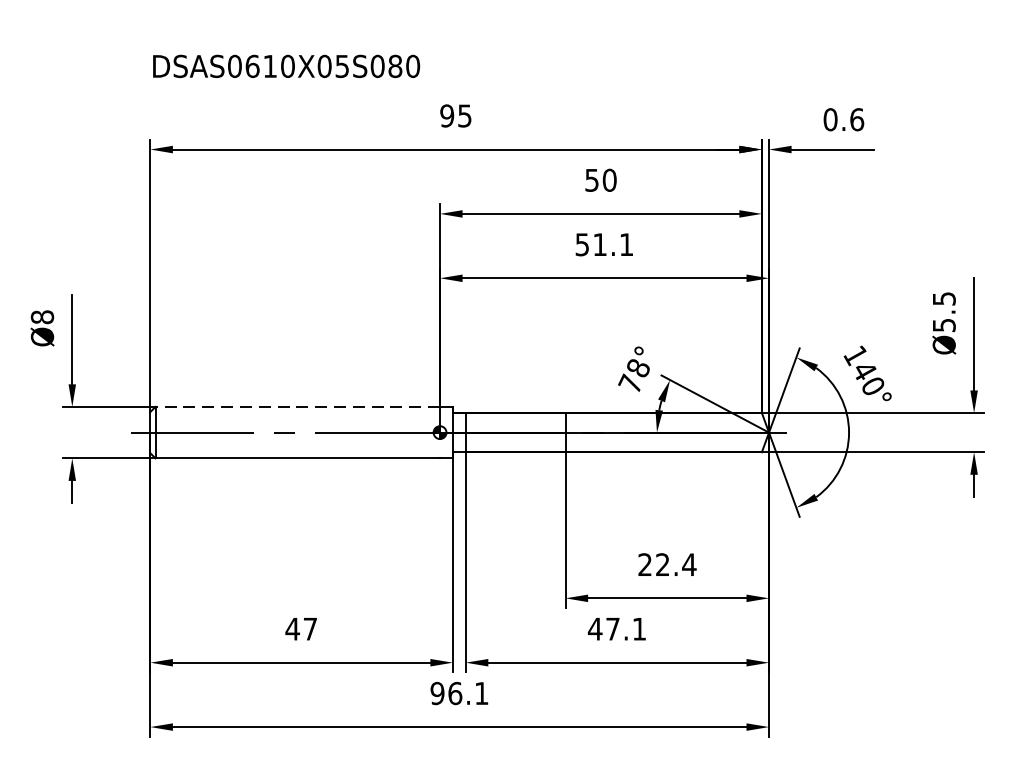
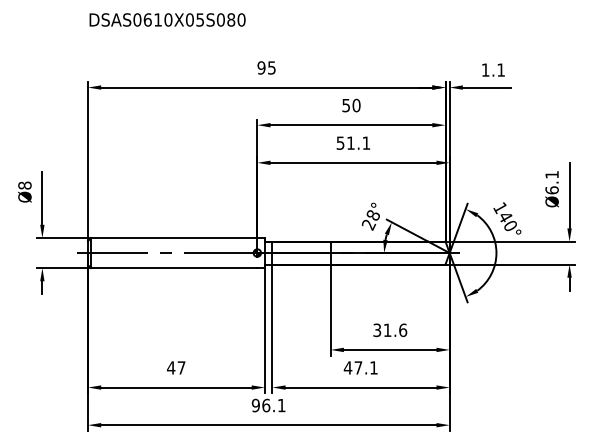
text: (286, 65) -> (167, 19), moved
text: (843, 118) -> (493, 69), 0.6 -> 1.1
text: (943, 311) -> (551, 182), Ø5.5 -> Ø6.1
text: (630, 383) -> (368, 224), 78° -> 28°
line: (296, 407) -> (173, 238), dashed -> solid
text: (667, 565) -> (390, 330), 22.4 -> 31.6

